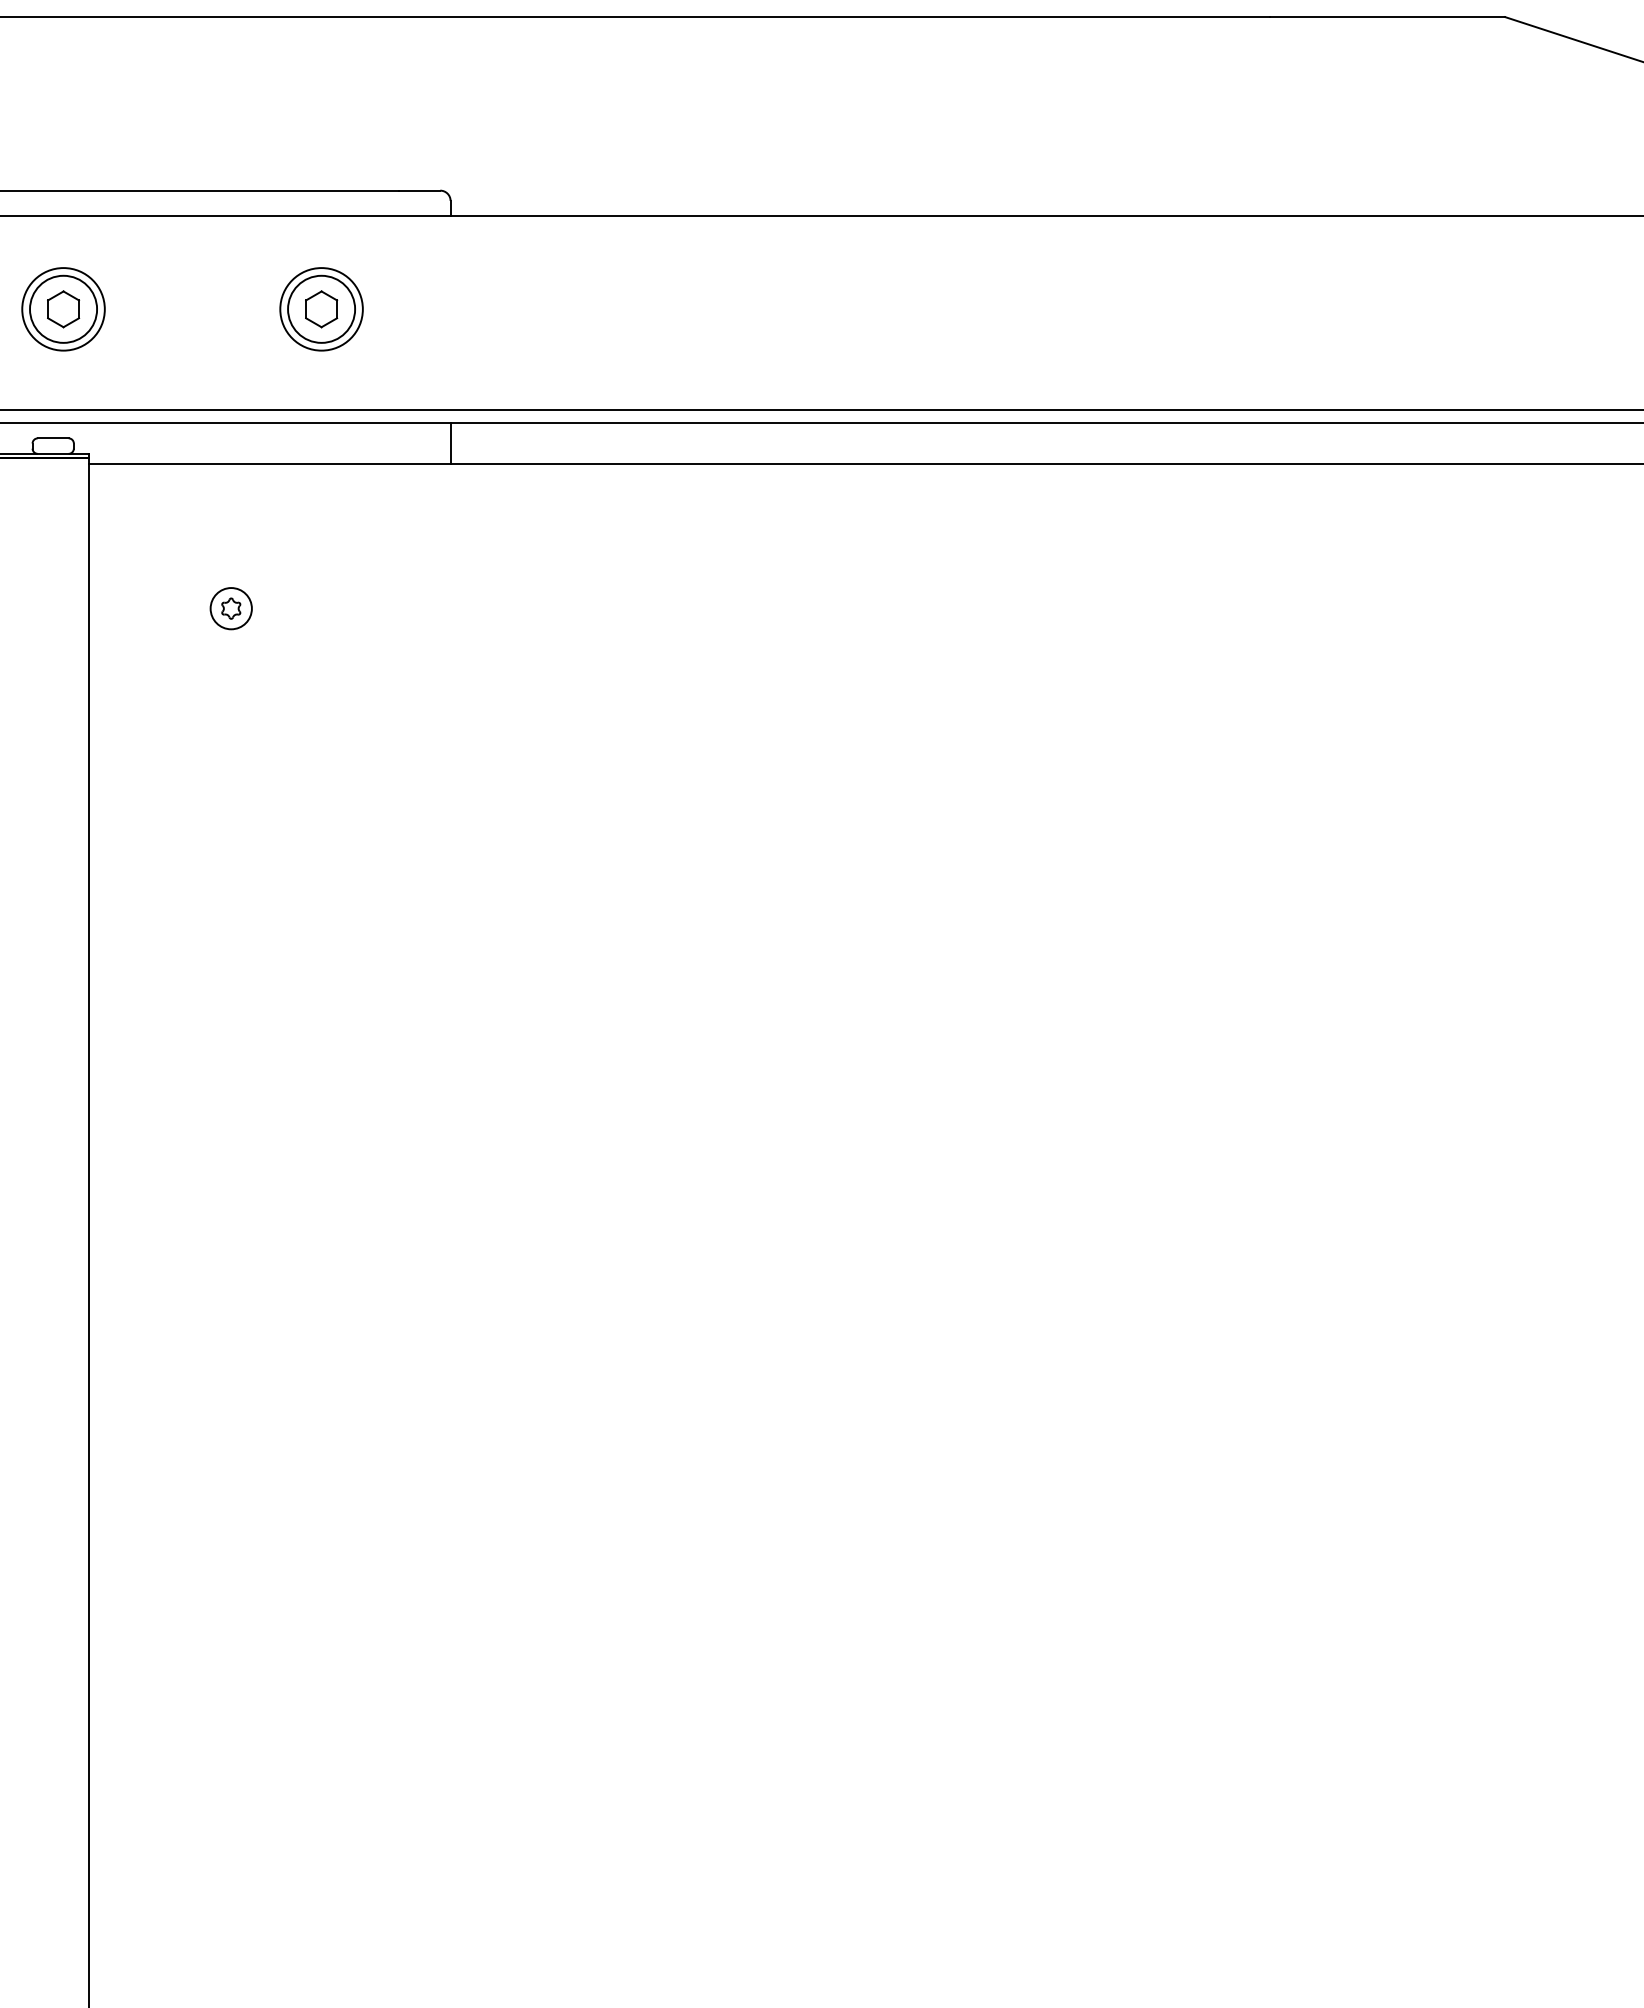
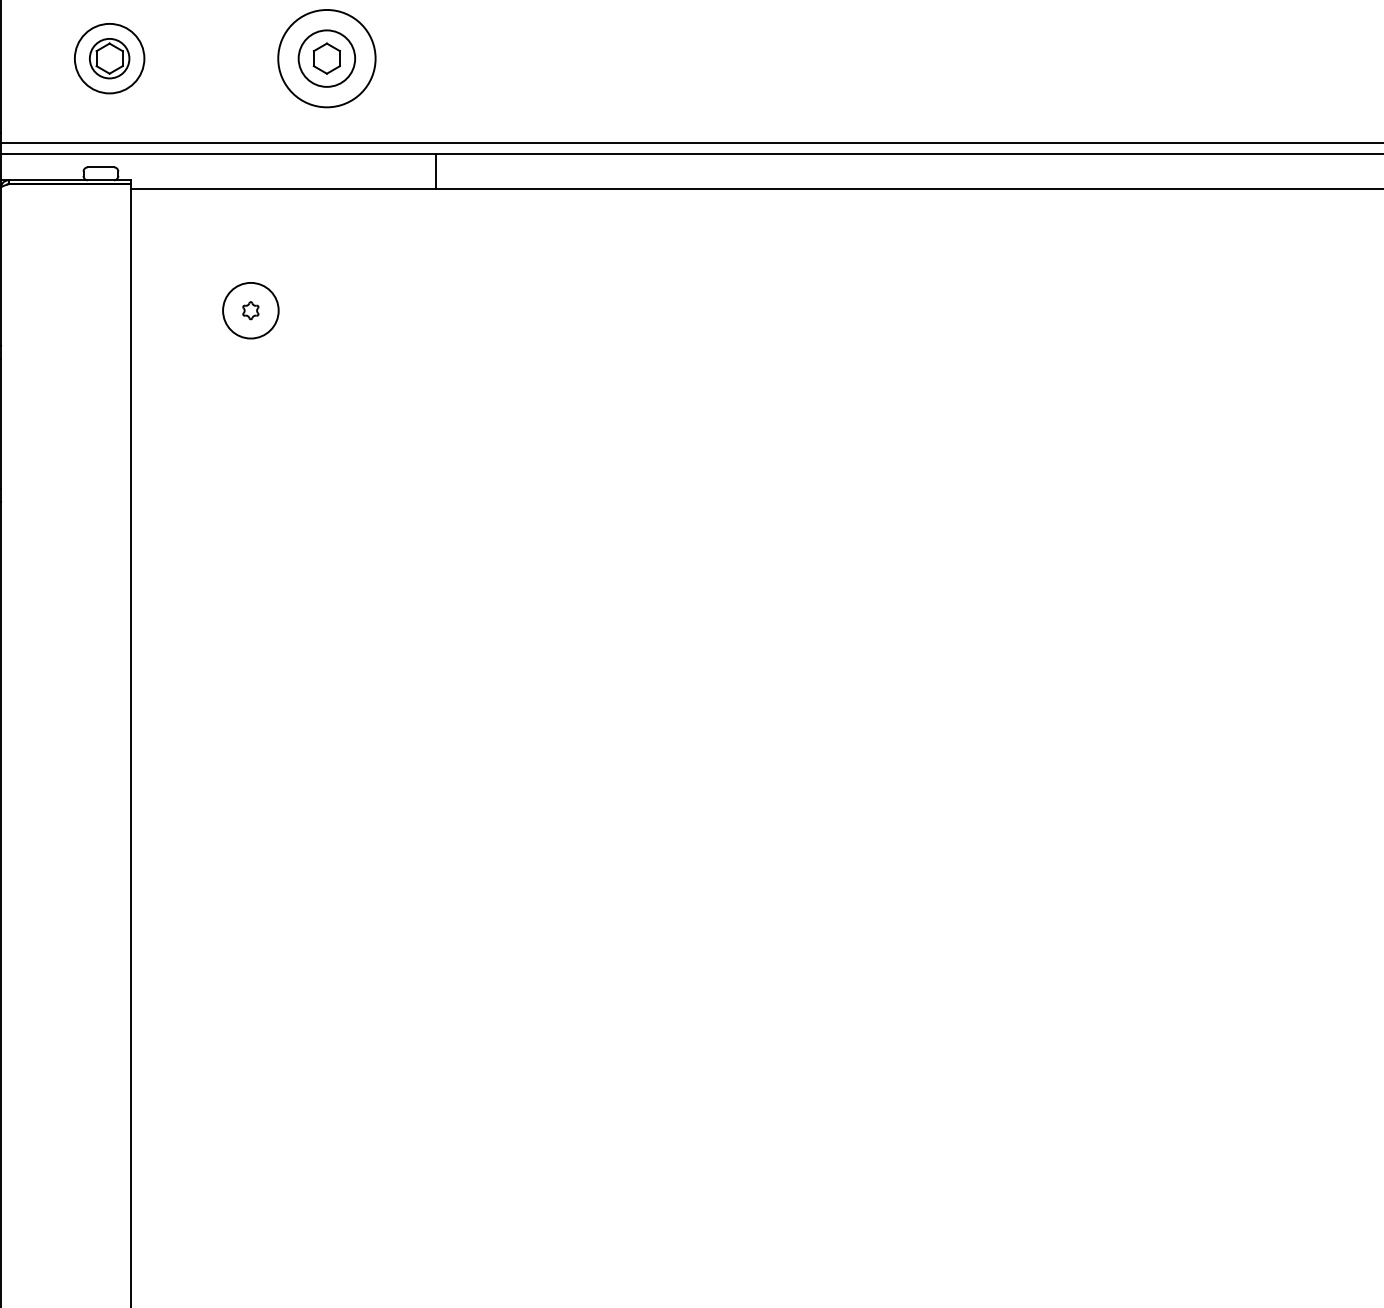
circle: (63, 308) -> (109, 57), size x0.7
circle: (321, 309) -> (326, 58), size x1.4
circle: (230, 608) -> (250, 310), size x1.6

